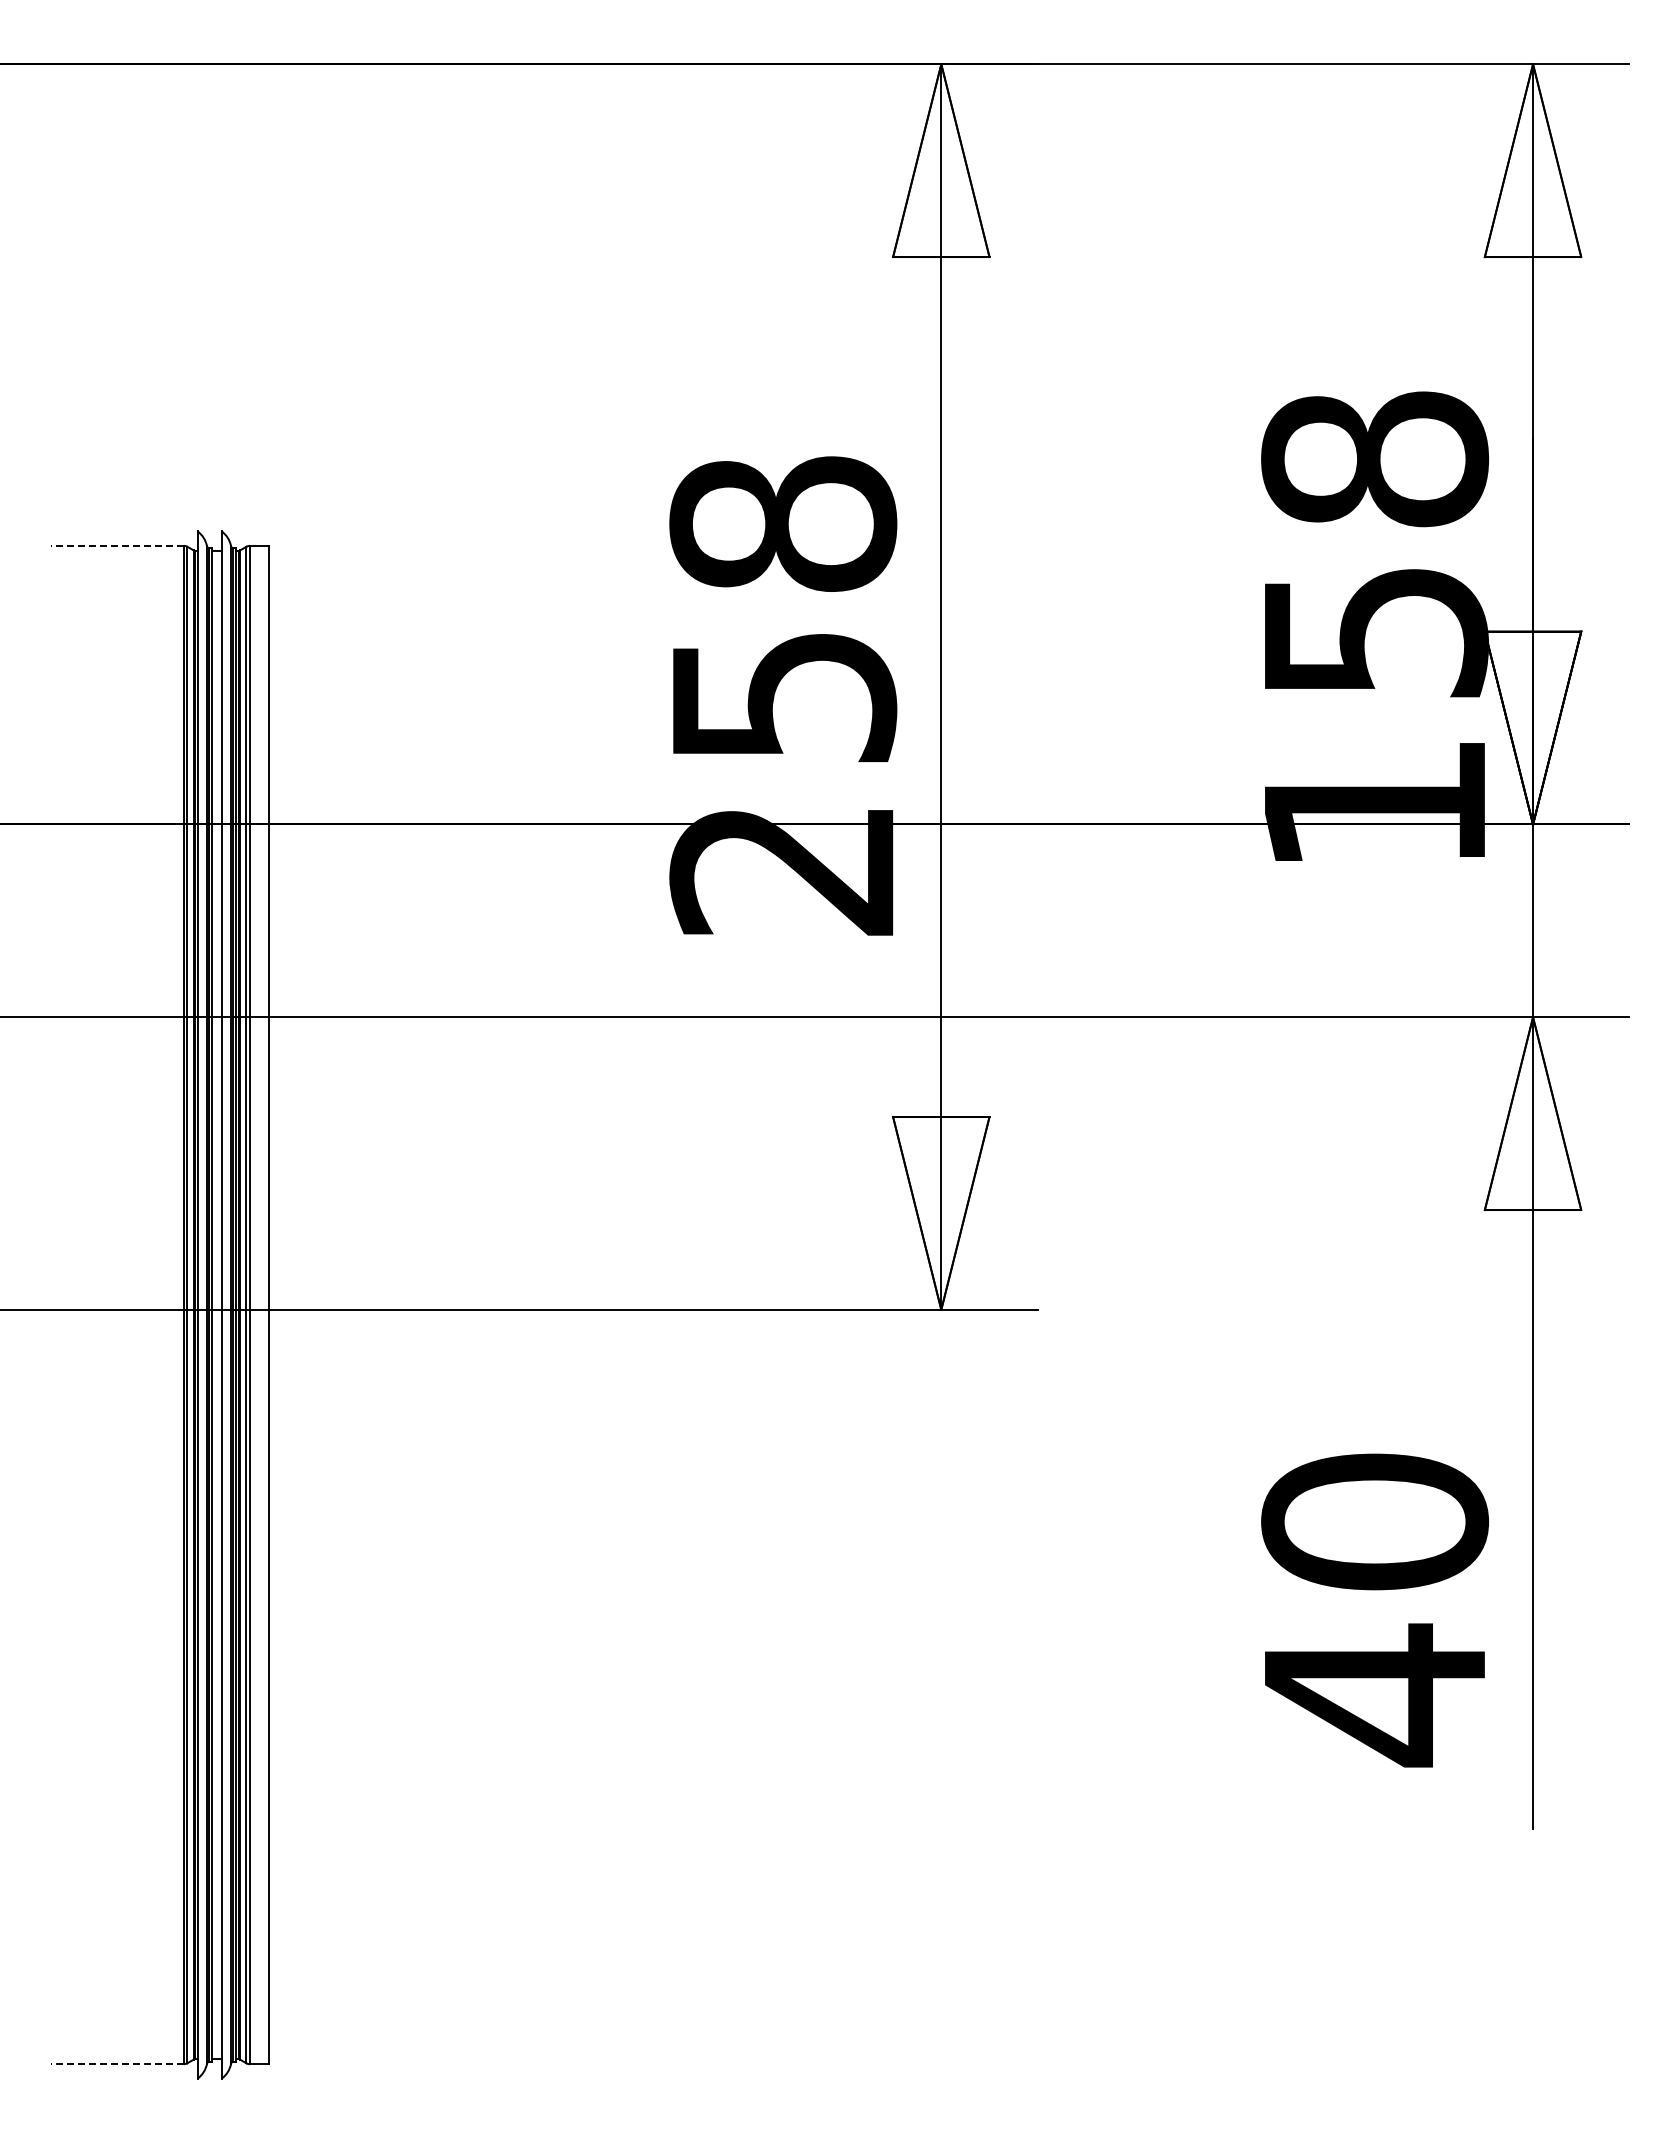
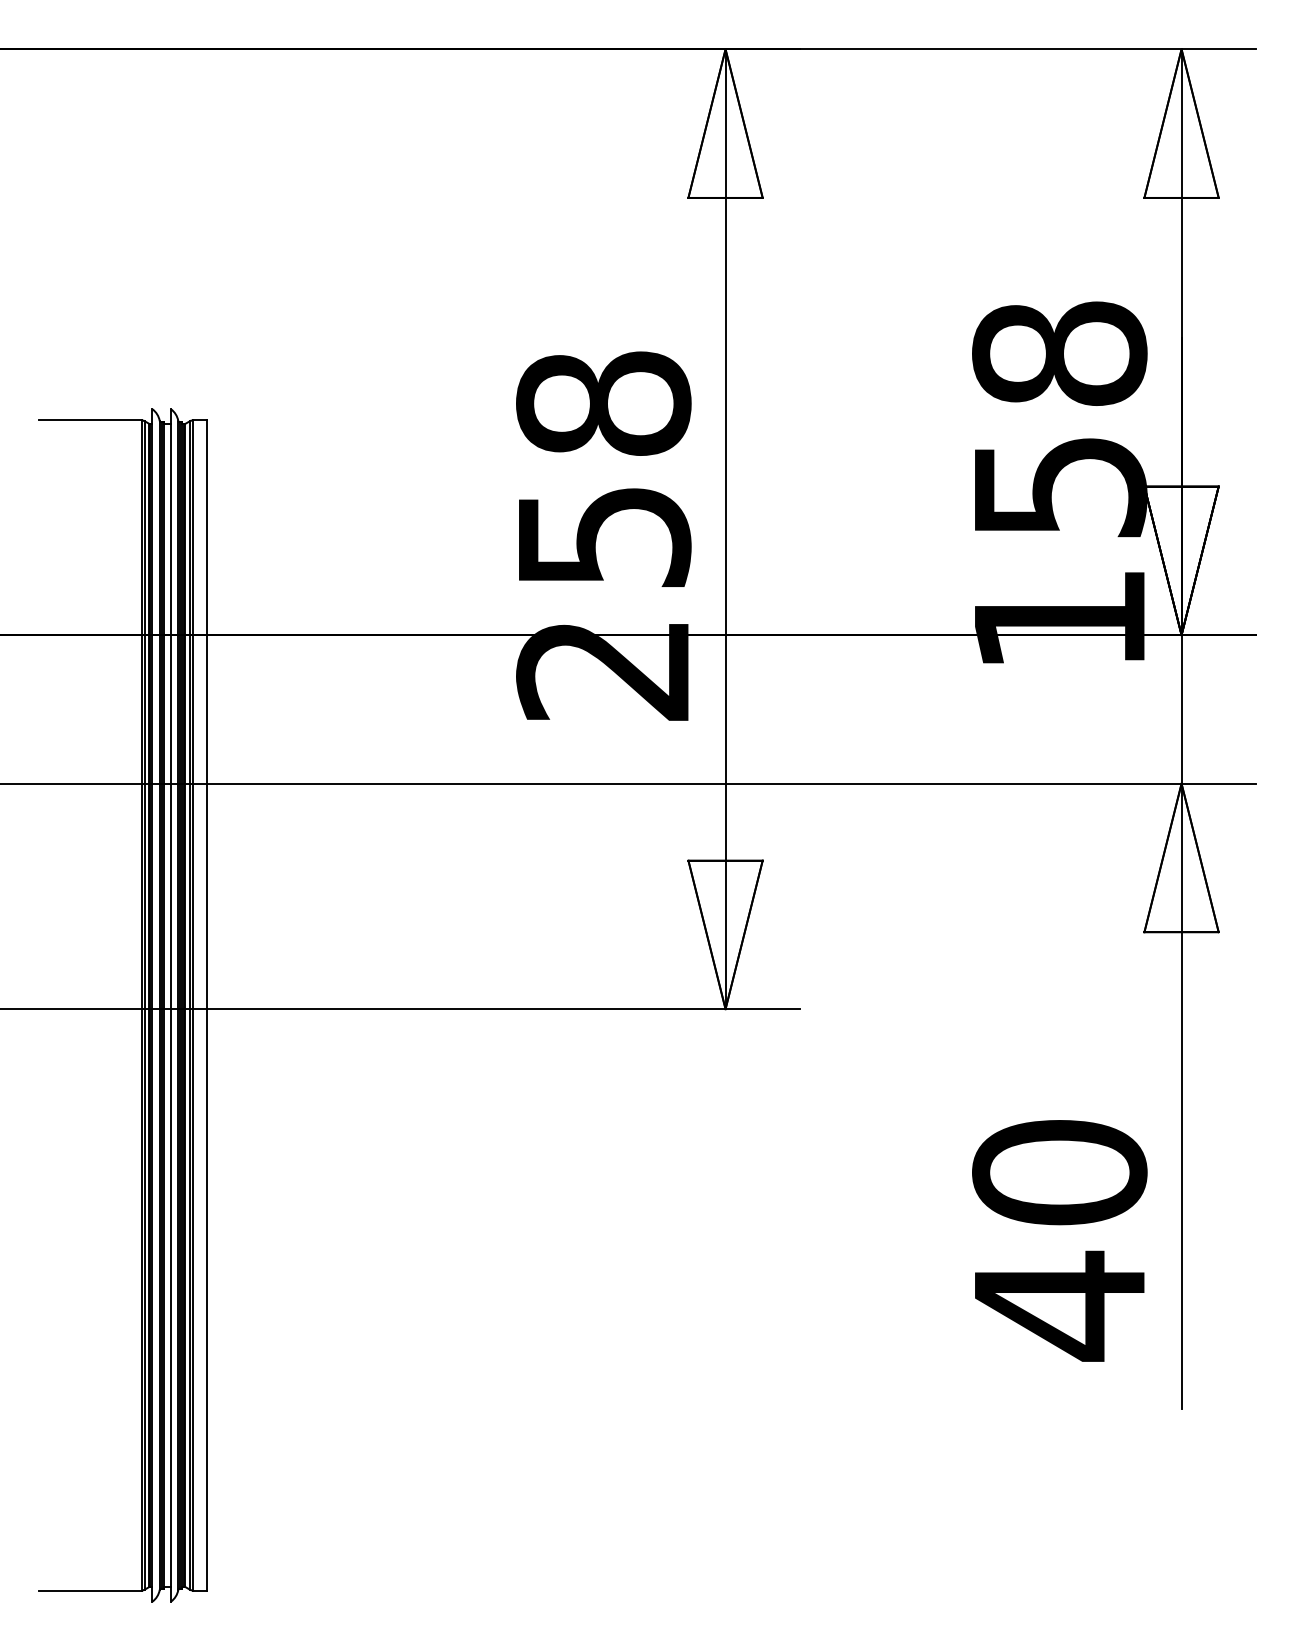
line: (117, 545) -> (90, 420), dashed -> solid
line: (117, 2064) -> (90, 1590), dashed -> solid

